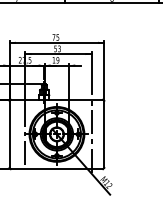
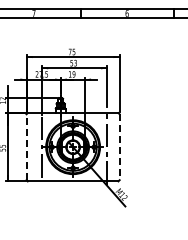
line: (9, 134) -> (26, 147), solid -> dashed
line: (104, 134) -> (119, 147), solid -> dashed

